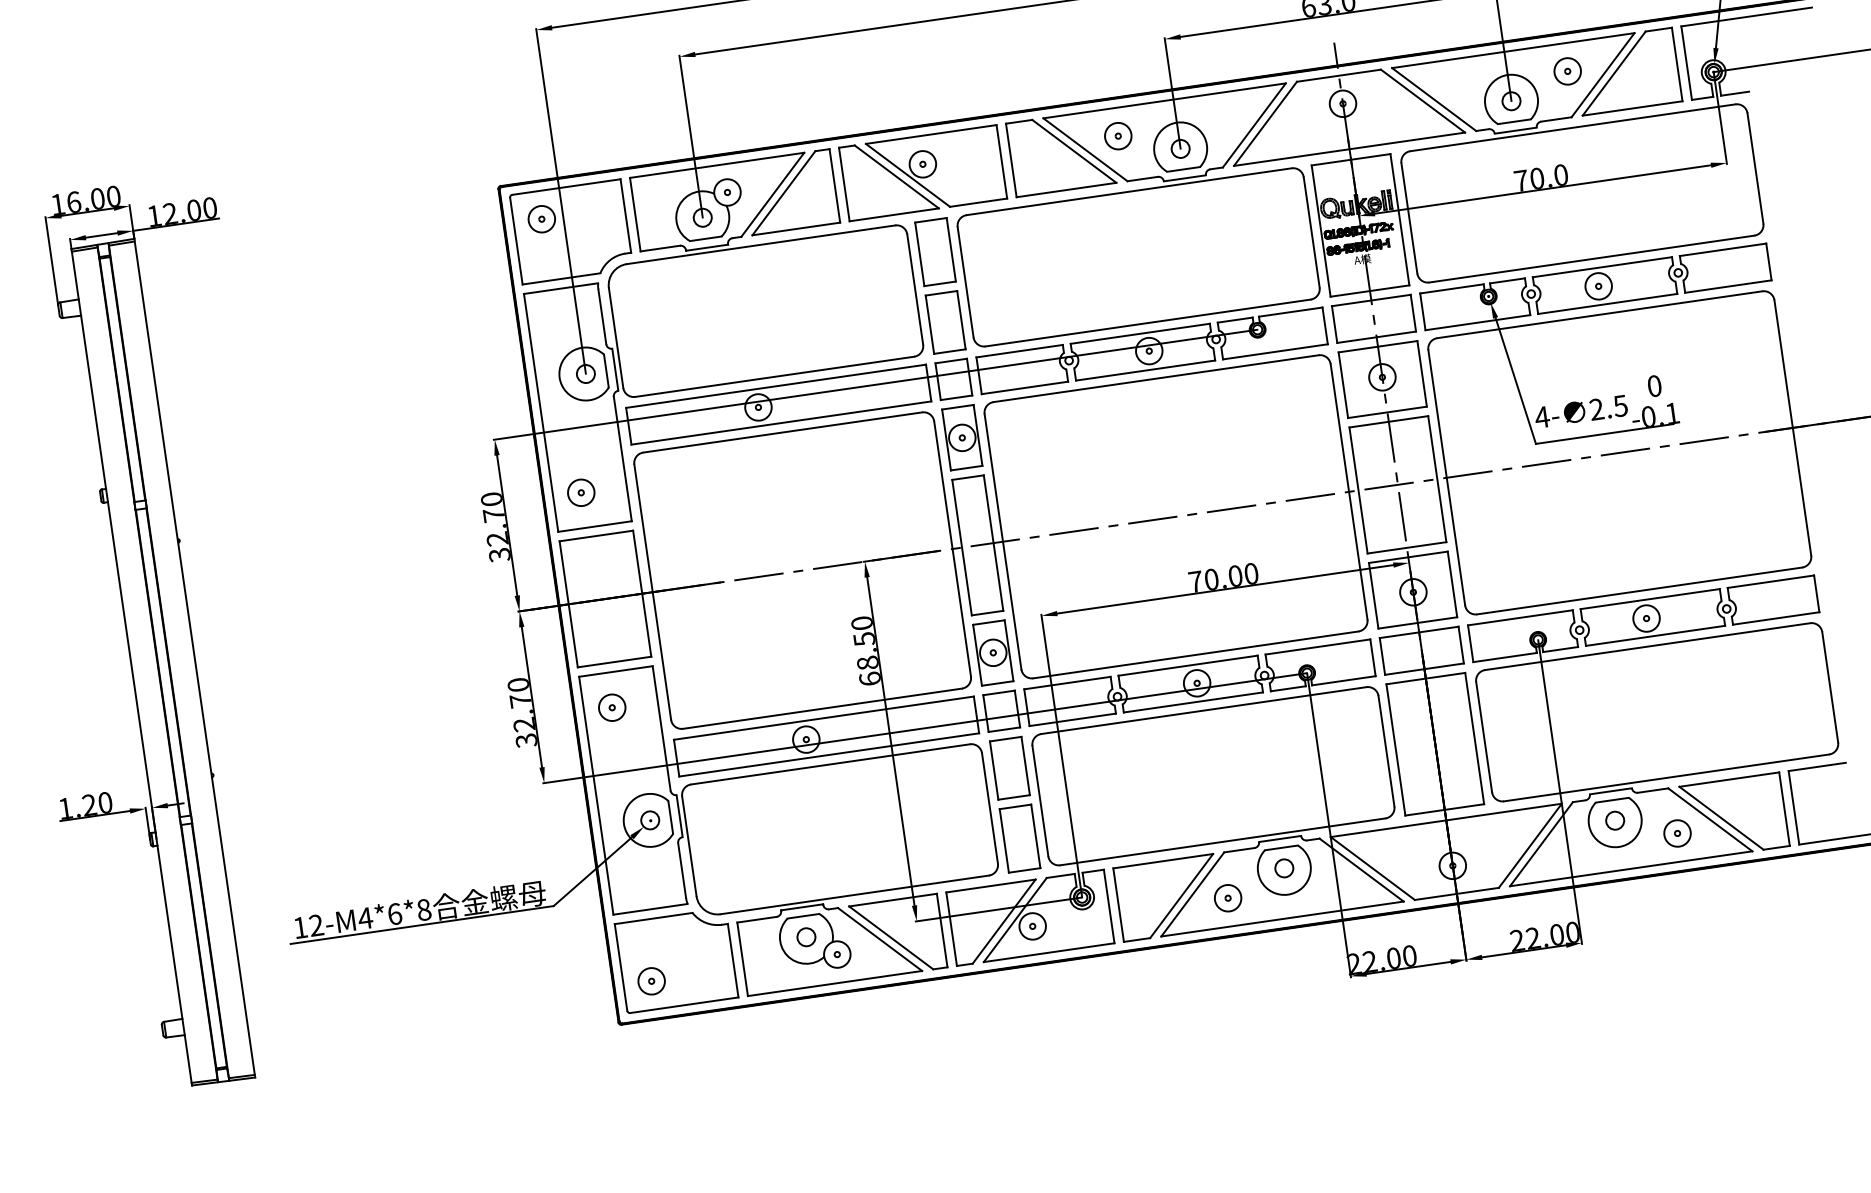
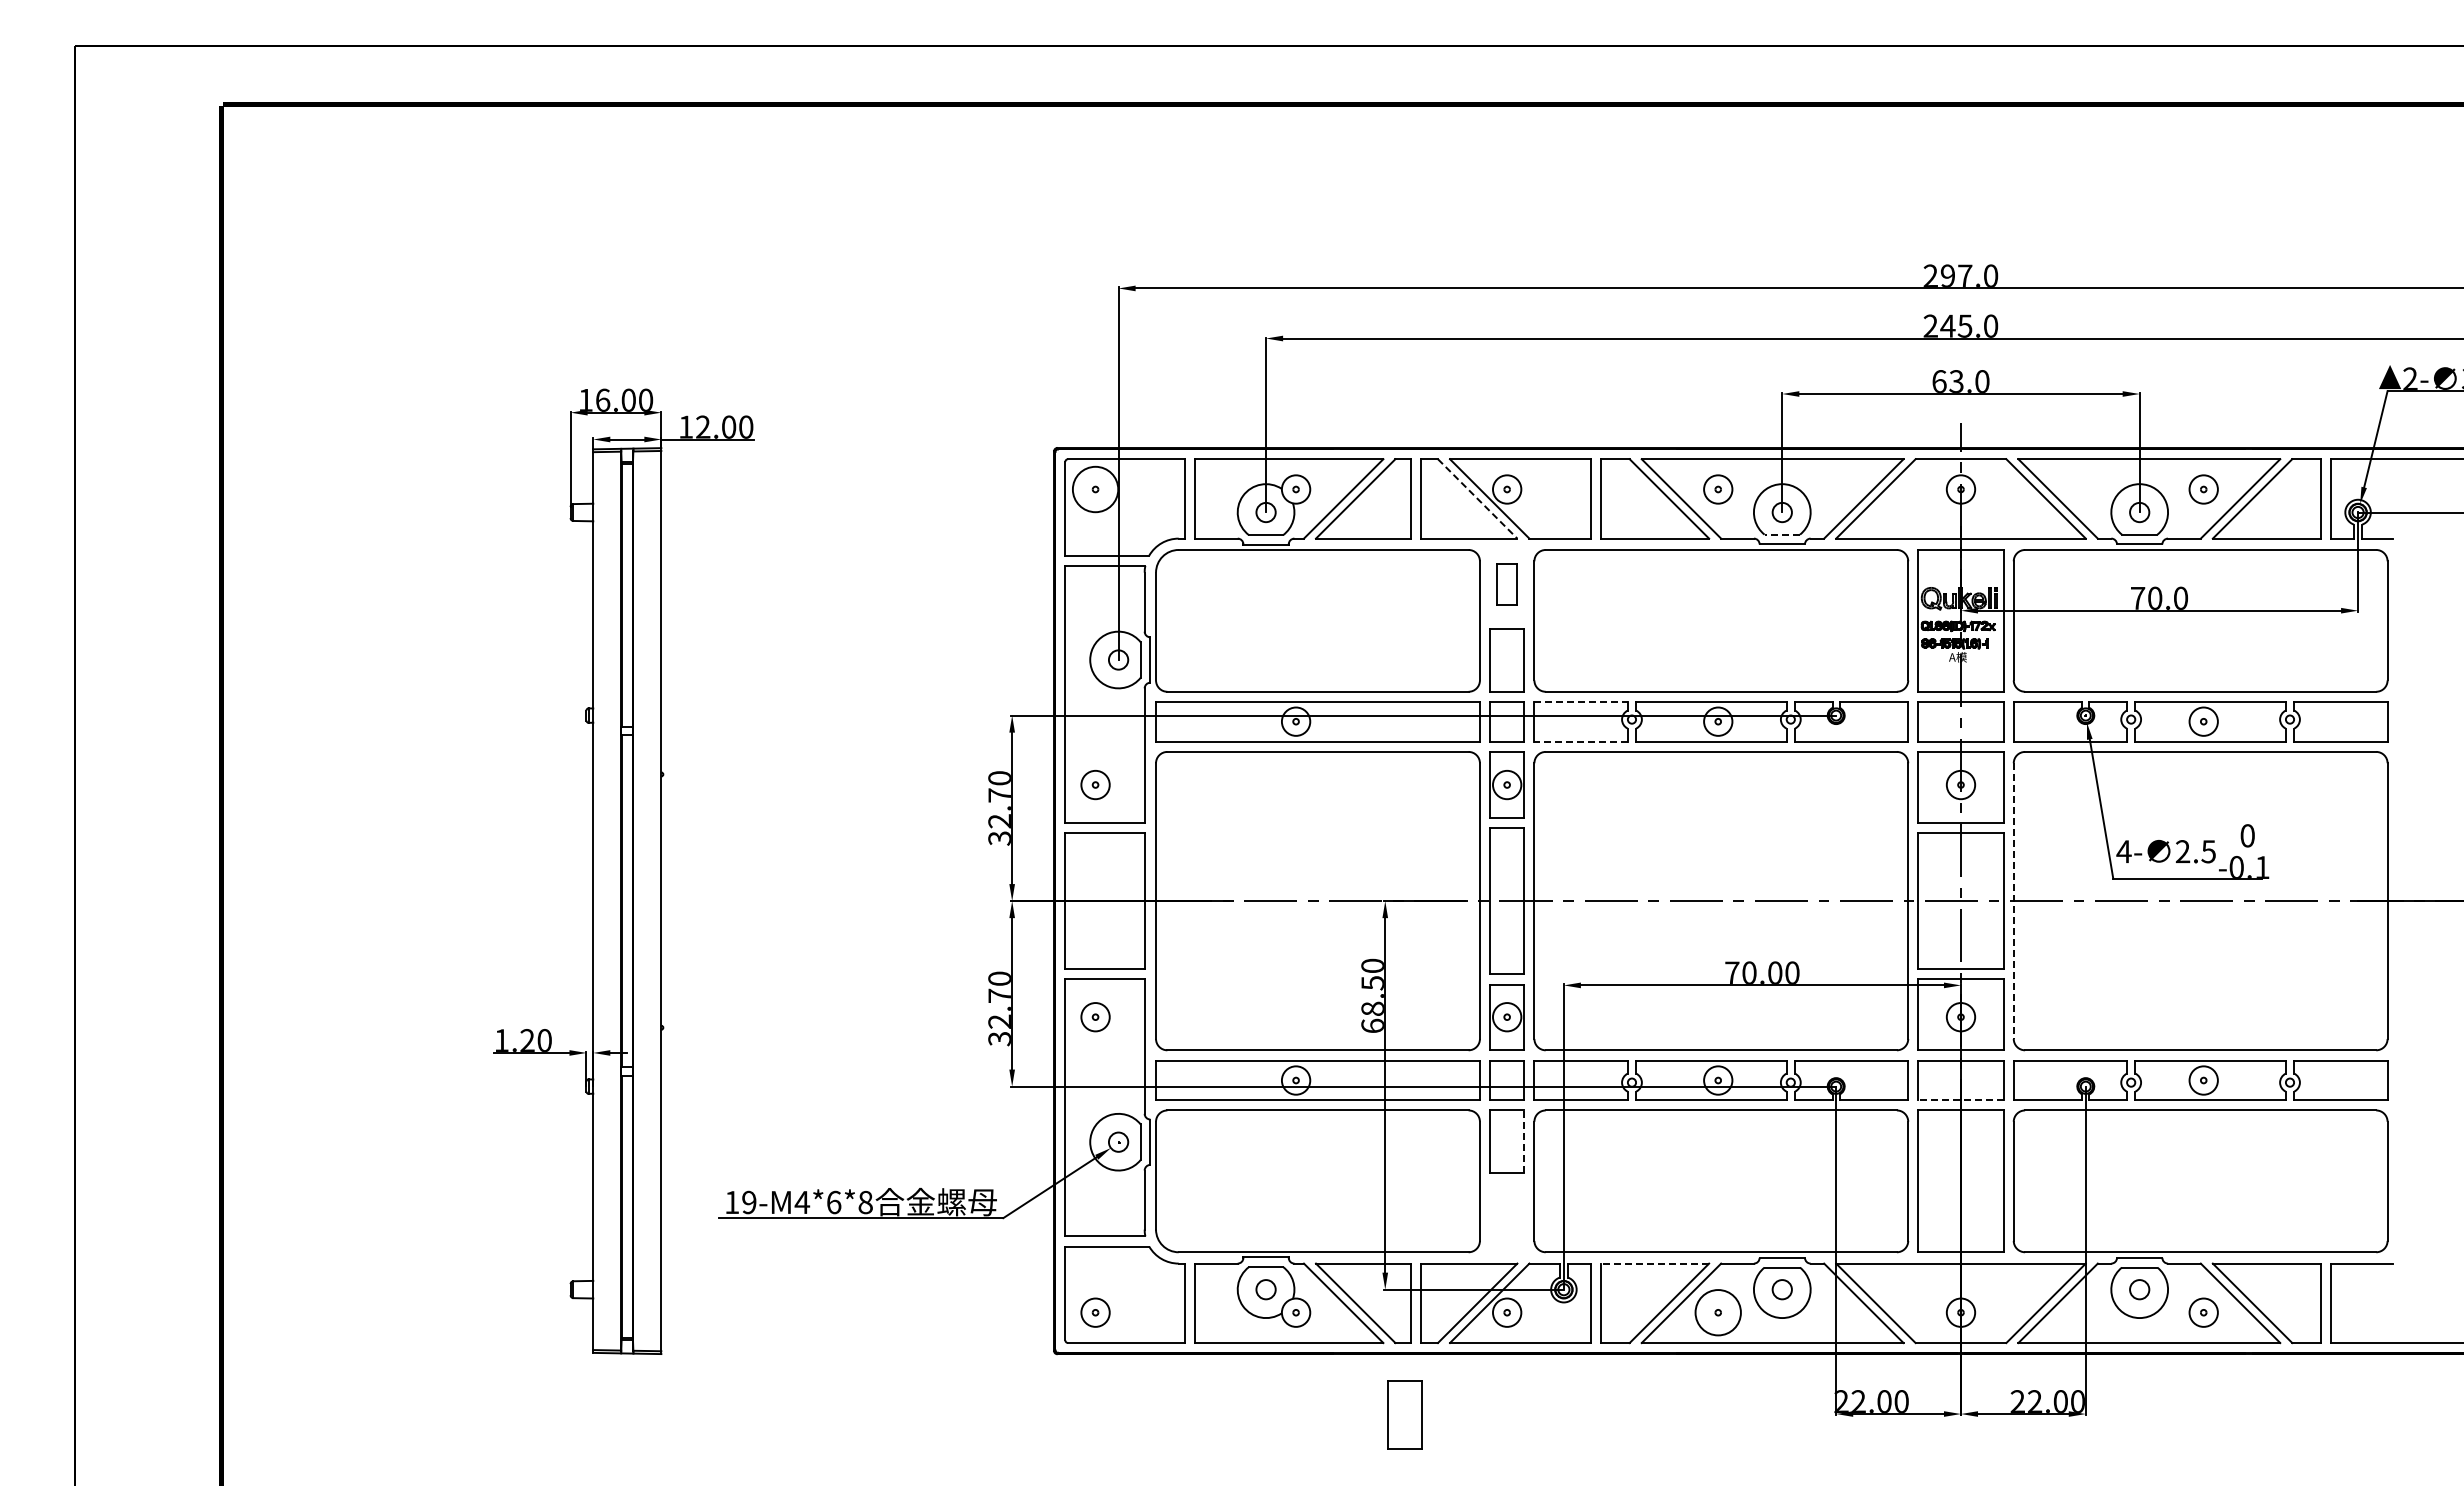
line: (1183, 169) -> (1782, 534), solid -> dashed
line: (897, 177) -> (1478, 499), solid -> dashed
circle: (541, 219) -> (1095, 489), size x1.6
part: (934, 252) -> (1506, 584), size x0.6
line: (1020, 351) -> (1581, 702), solid -> dashed
line: (1025, 387) -> (1581, 741), solid -> dashed
line: (1446, 478) -> (2013, 901), solid -> dashed
line: (1424, 669) -> (1960, 1100), solid -> dashed
line: (1025, 765) -> (1524, 1141), solid -> dashed
part: (1019, 838) -> (1404, 1414), moved
line: (1163, 861) -> (1655, 1263), solid -> dashed
circle: (1228, 898) -> (1718, 1312), size x1.6
text: (316, 925) -> (749, 1202), 12-M4*6*8 -> 19-M4*6*8

